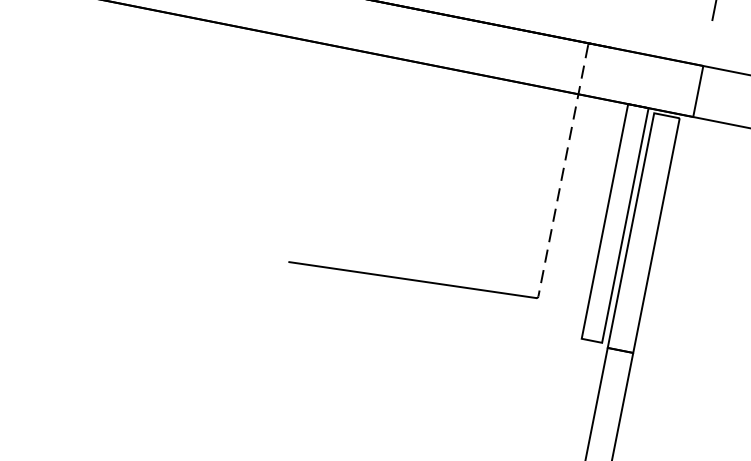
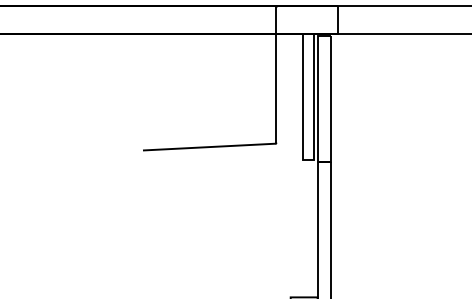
line: (563, 171) -> (276, 75), dashed -> solid

